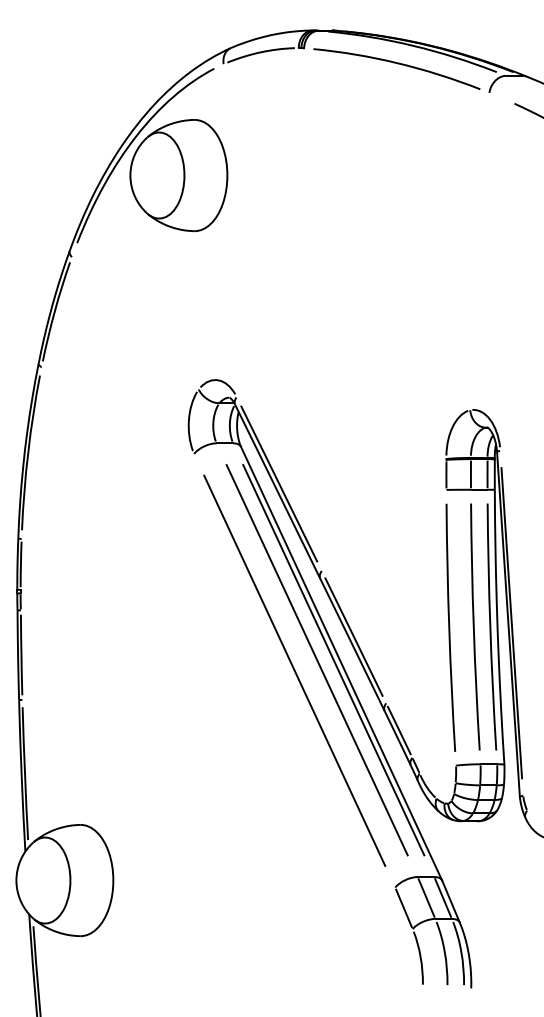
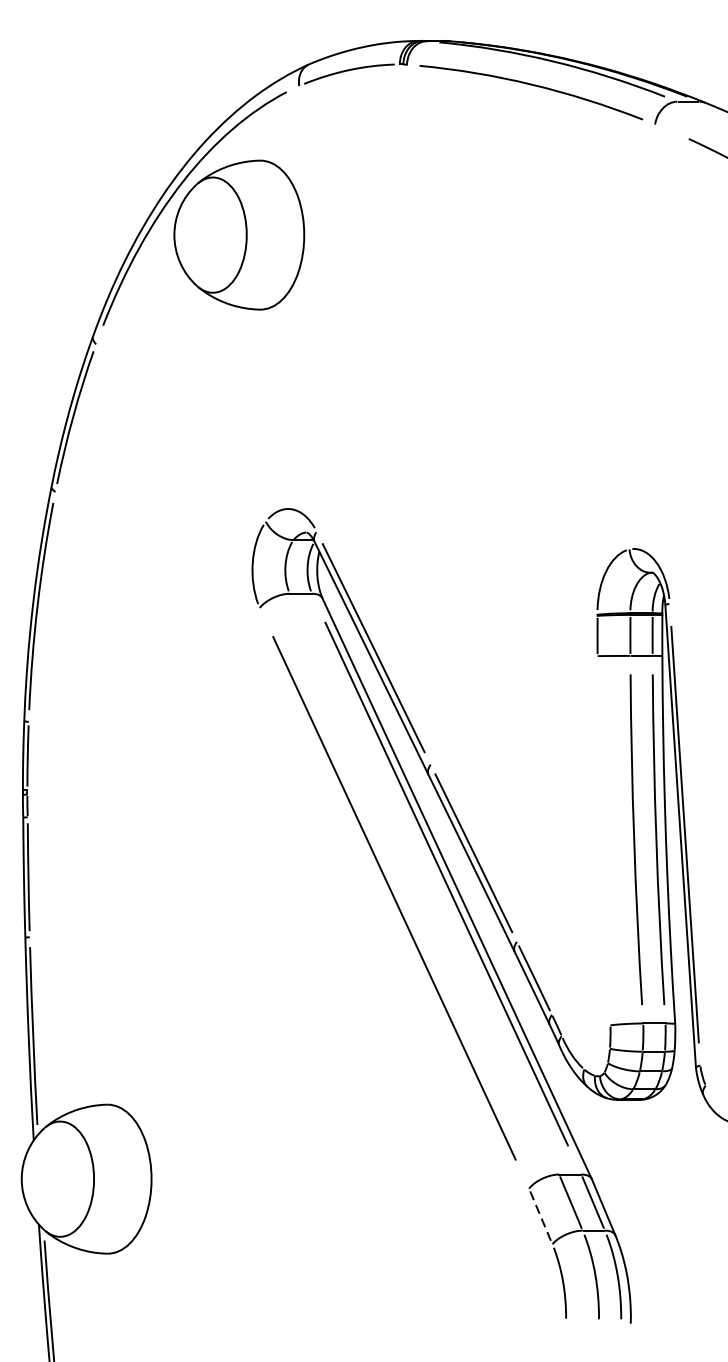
curve: (450, 627) -> (603, 840), removed
line: (316, 660) -> (423, 884), removed
line: (404, 908) -> (541, 1216), solid -> dashed

